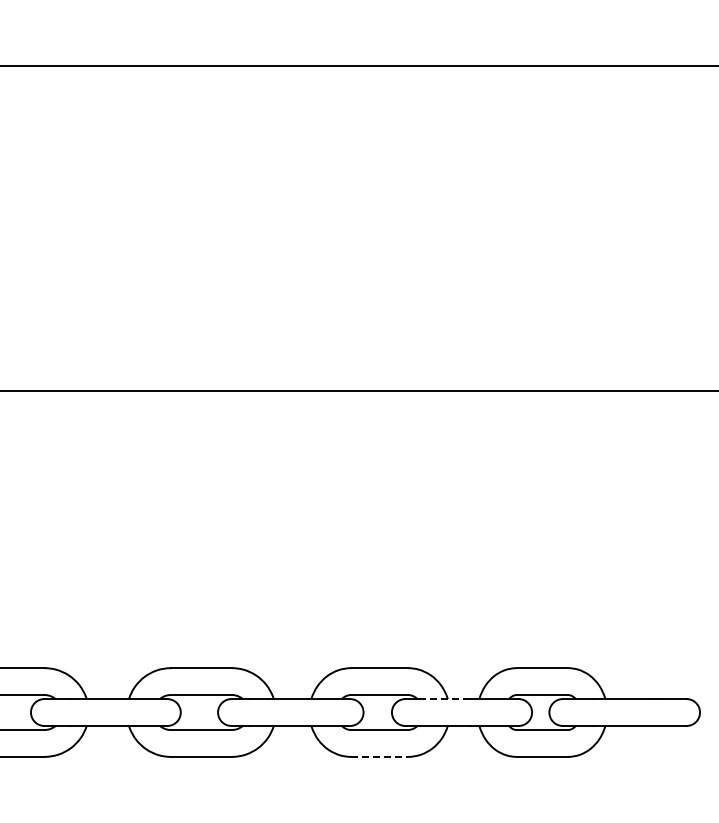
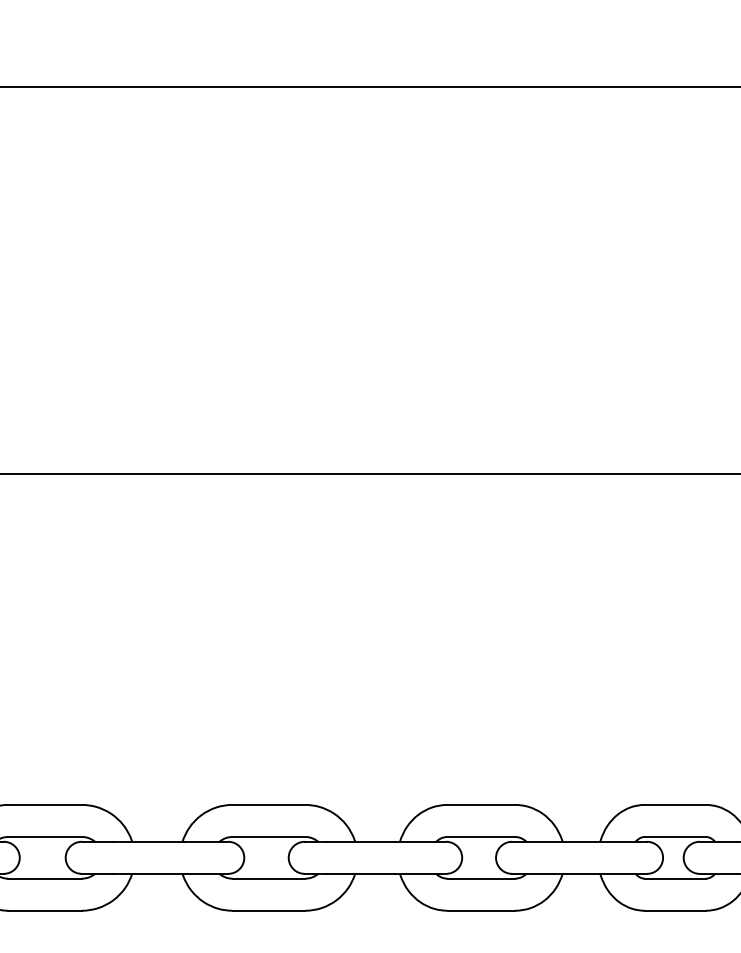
line: (444, 699) -> (558, 842), dashed -> solid
line: (380, 756) -> (482, 910), dashed -> solid

